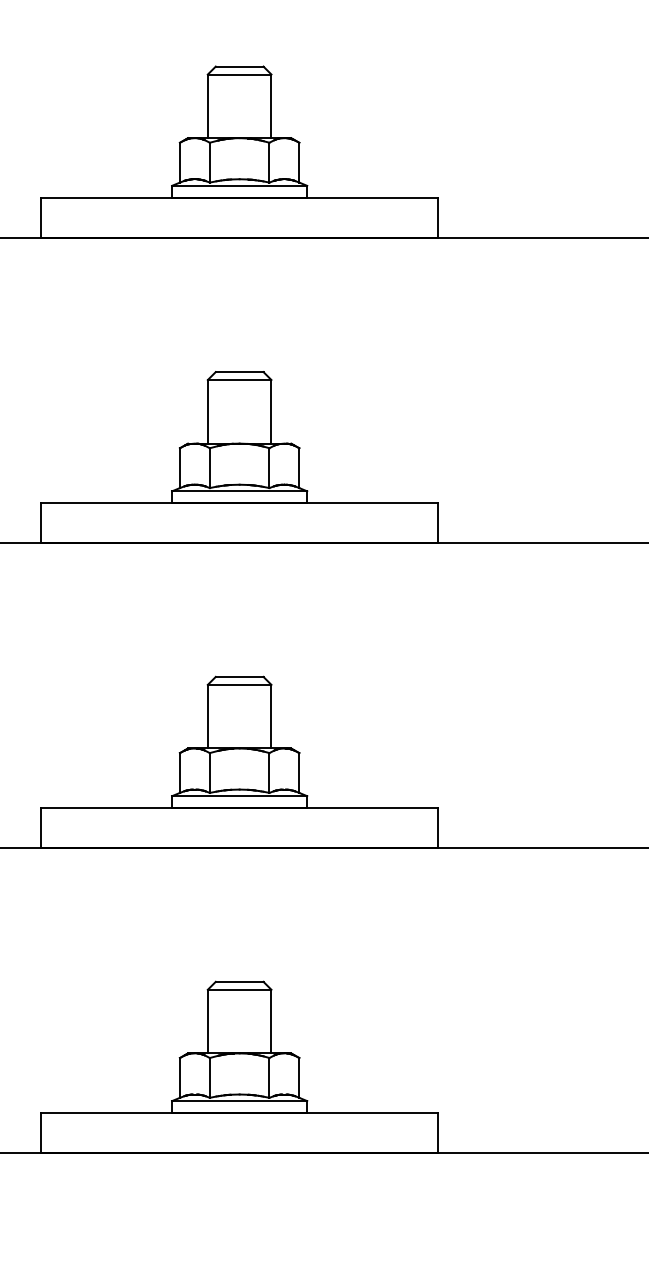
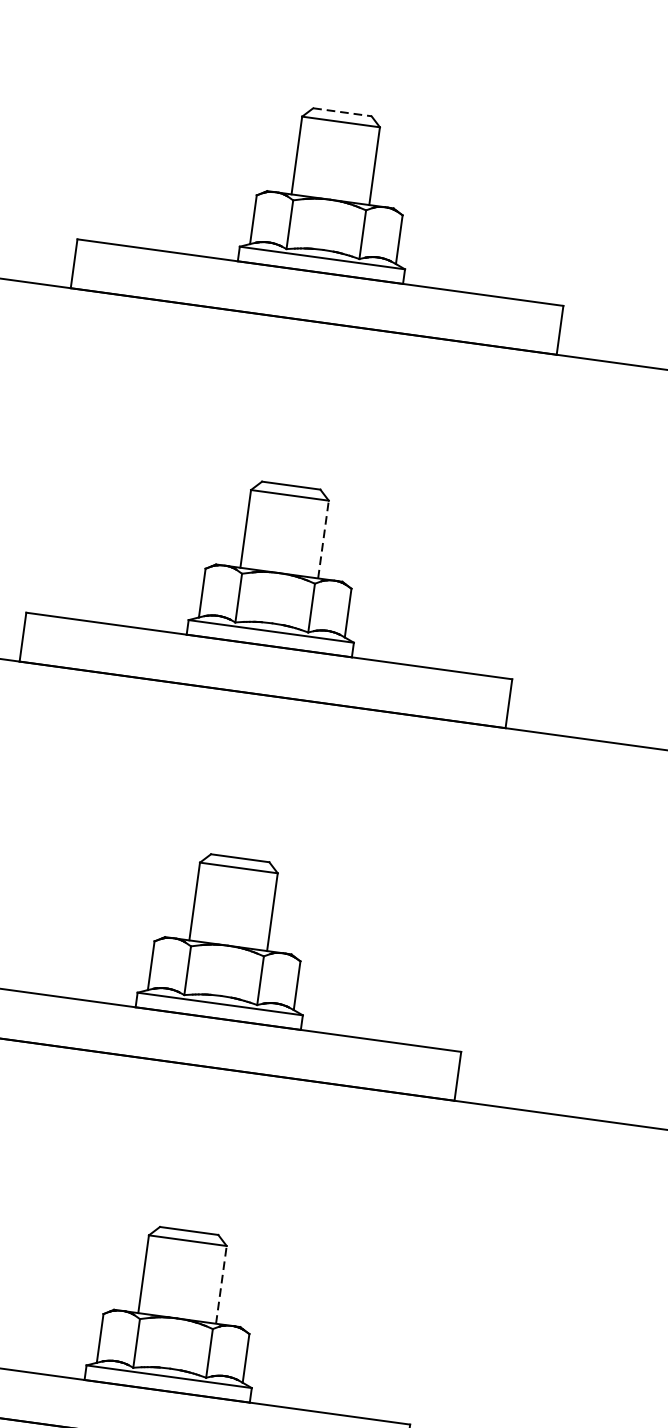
line: (239, 66) -> (342, 112), solid -> dashed
line: (271, 411) -> (323, 539), solid -> dashed
line: (271, 1021) -> (221, 1284), solid -> dashed

